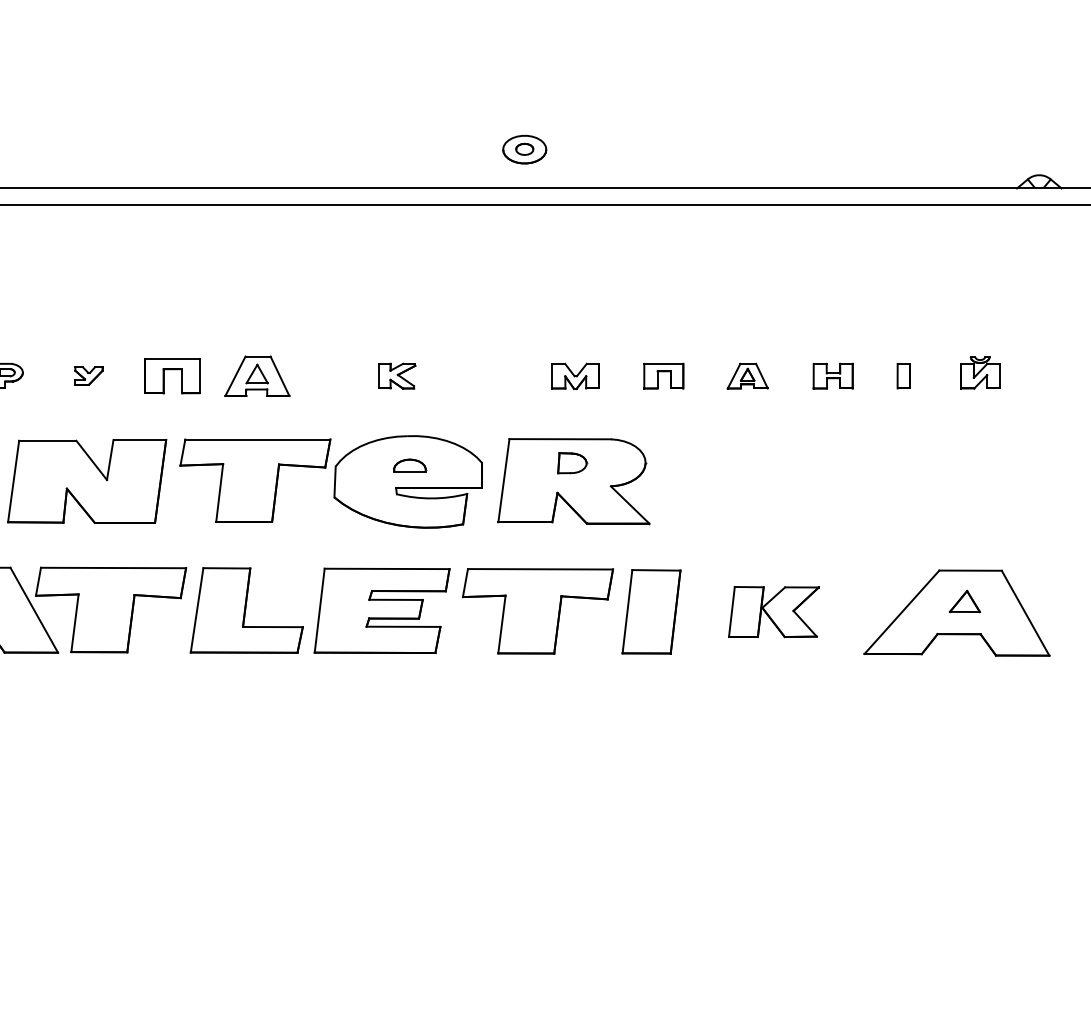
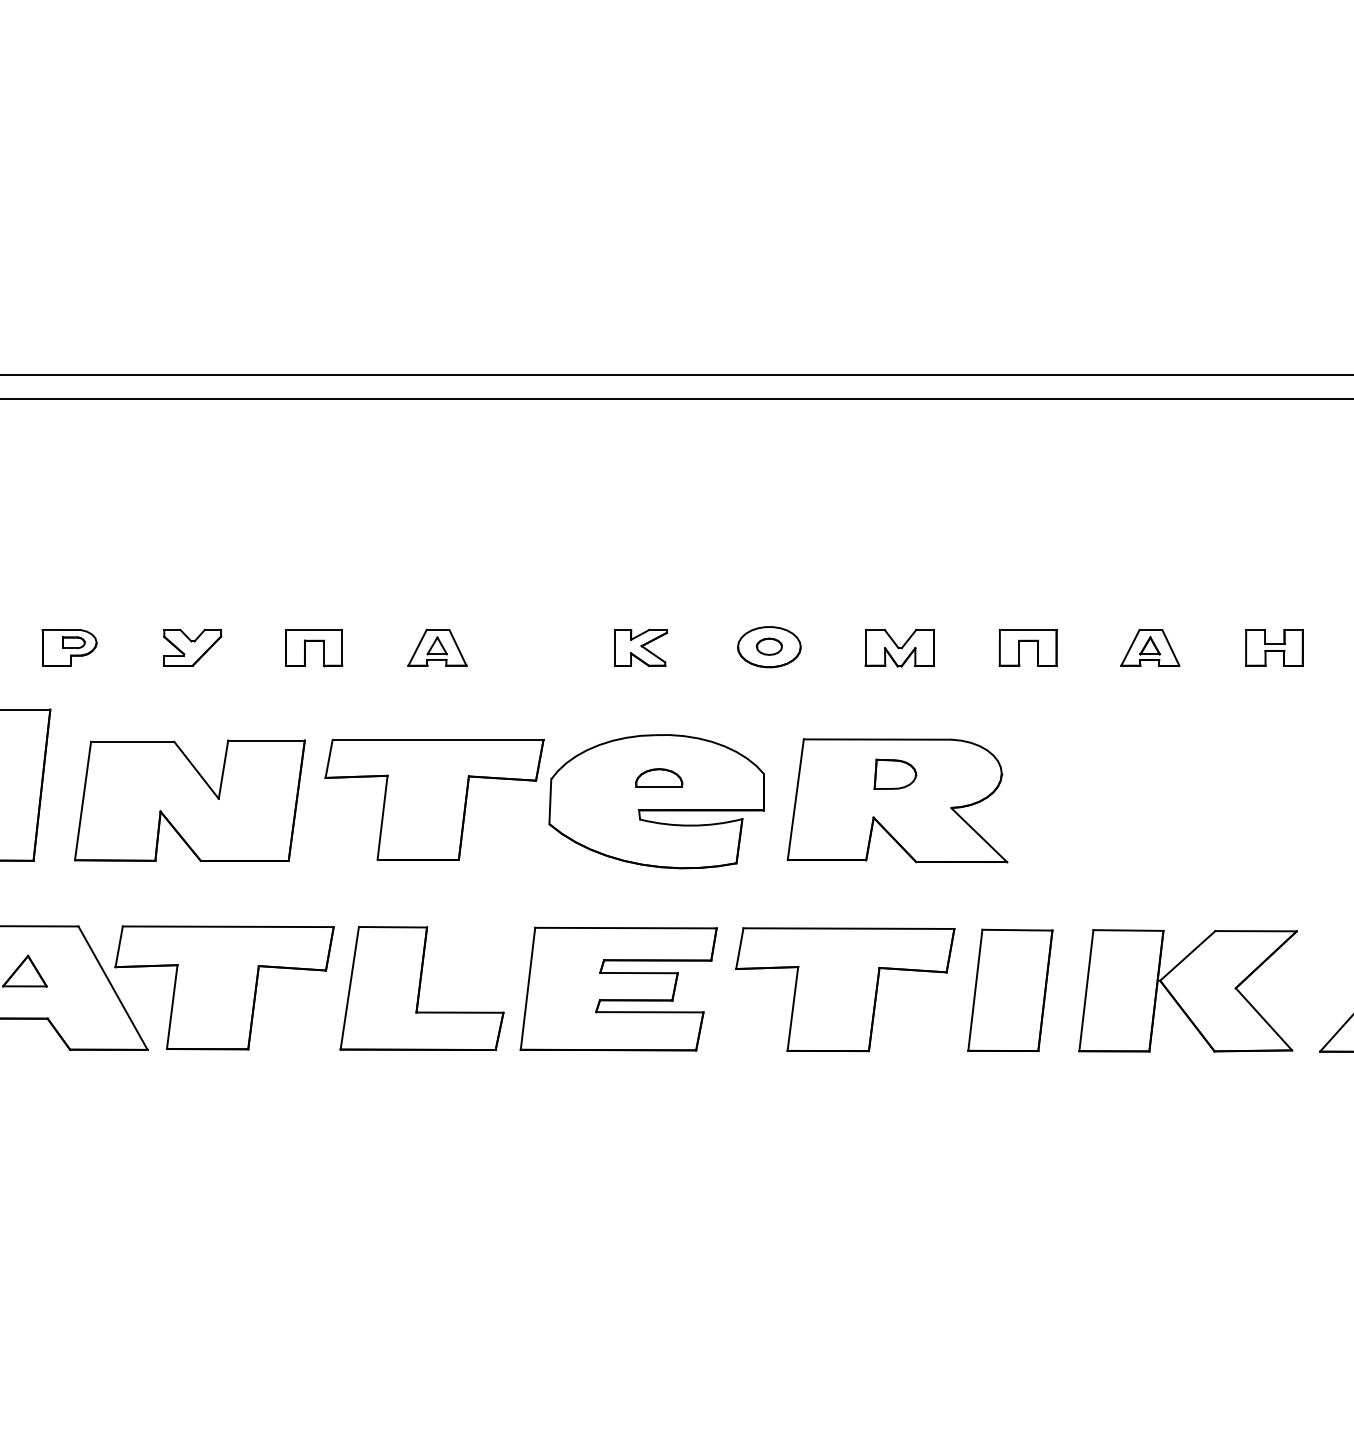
part: (524, 149) -> (769, 646), moved
part: (88, 375) -> (191, 646), size x1.43
part: (257, 375) -> (437, 646), size x0.62
part: (172, 376) -> (313, 648), size x0.71
part: (773, 611) -> (1187, 989), size x1.67

